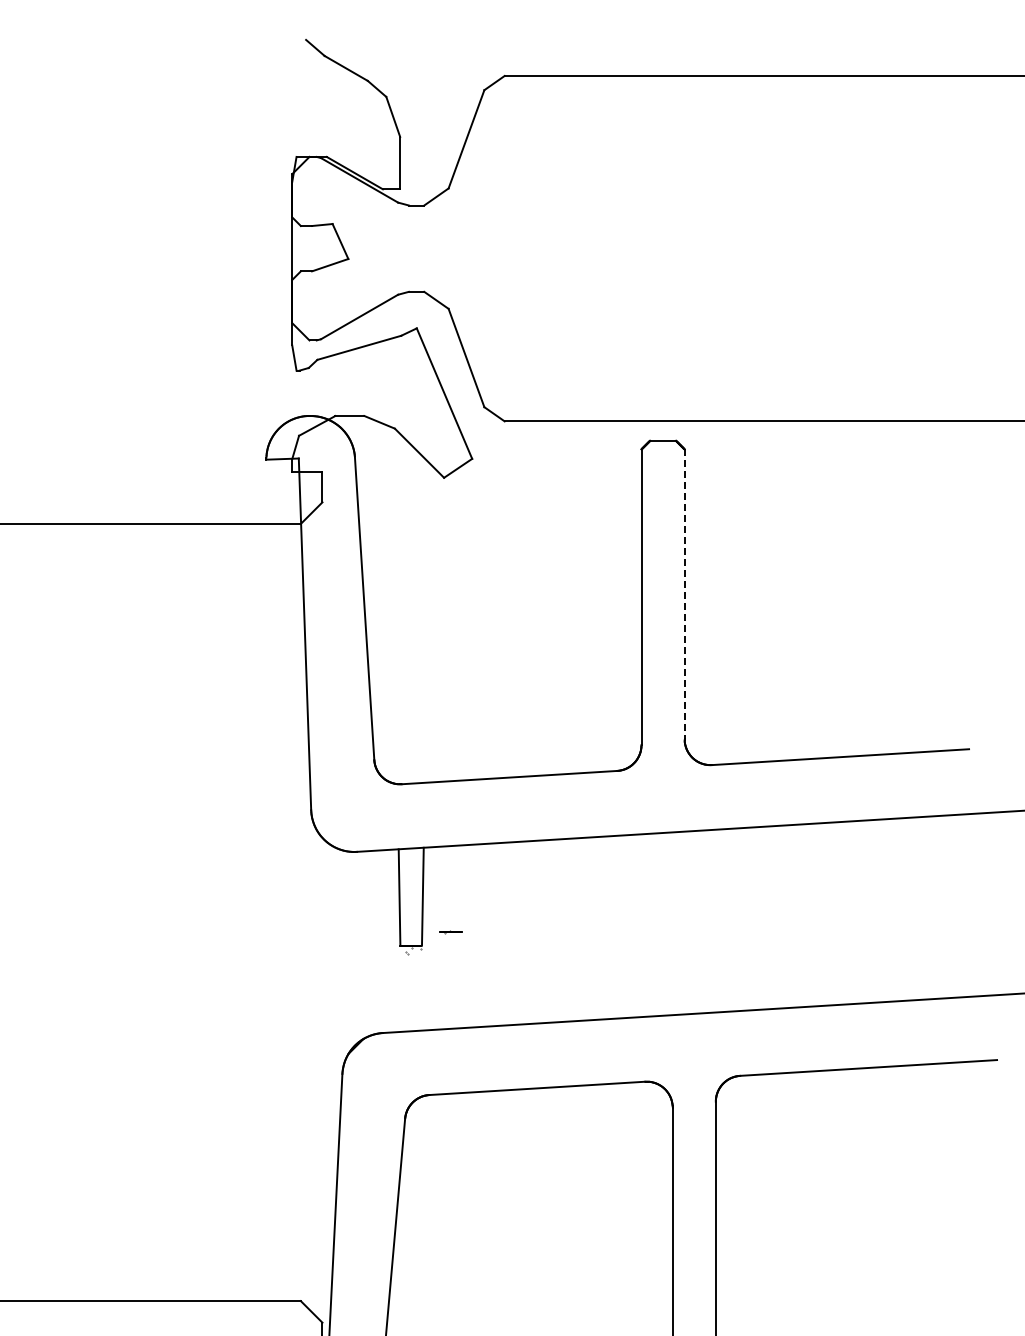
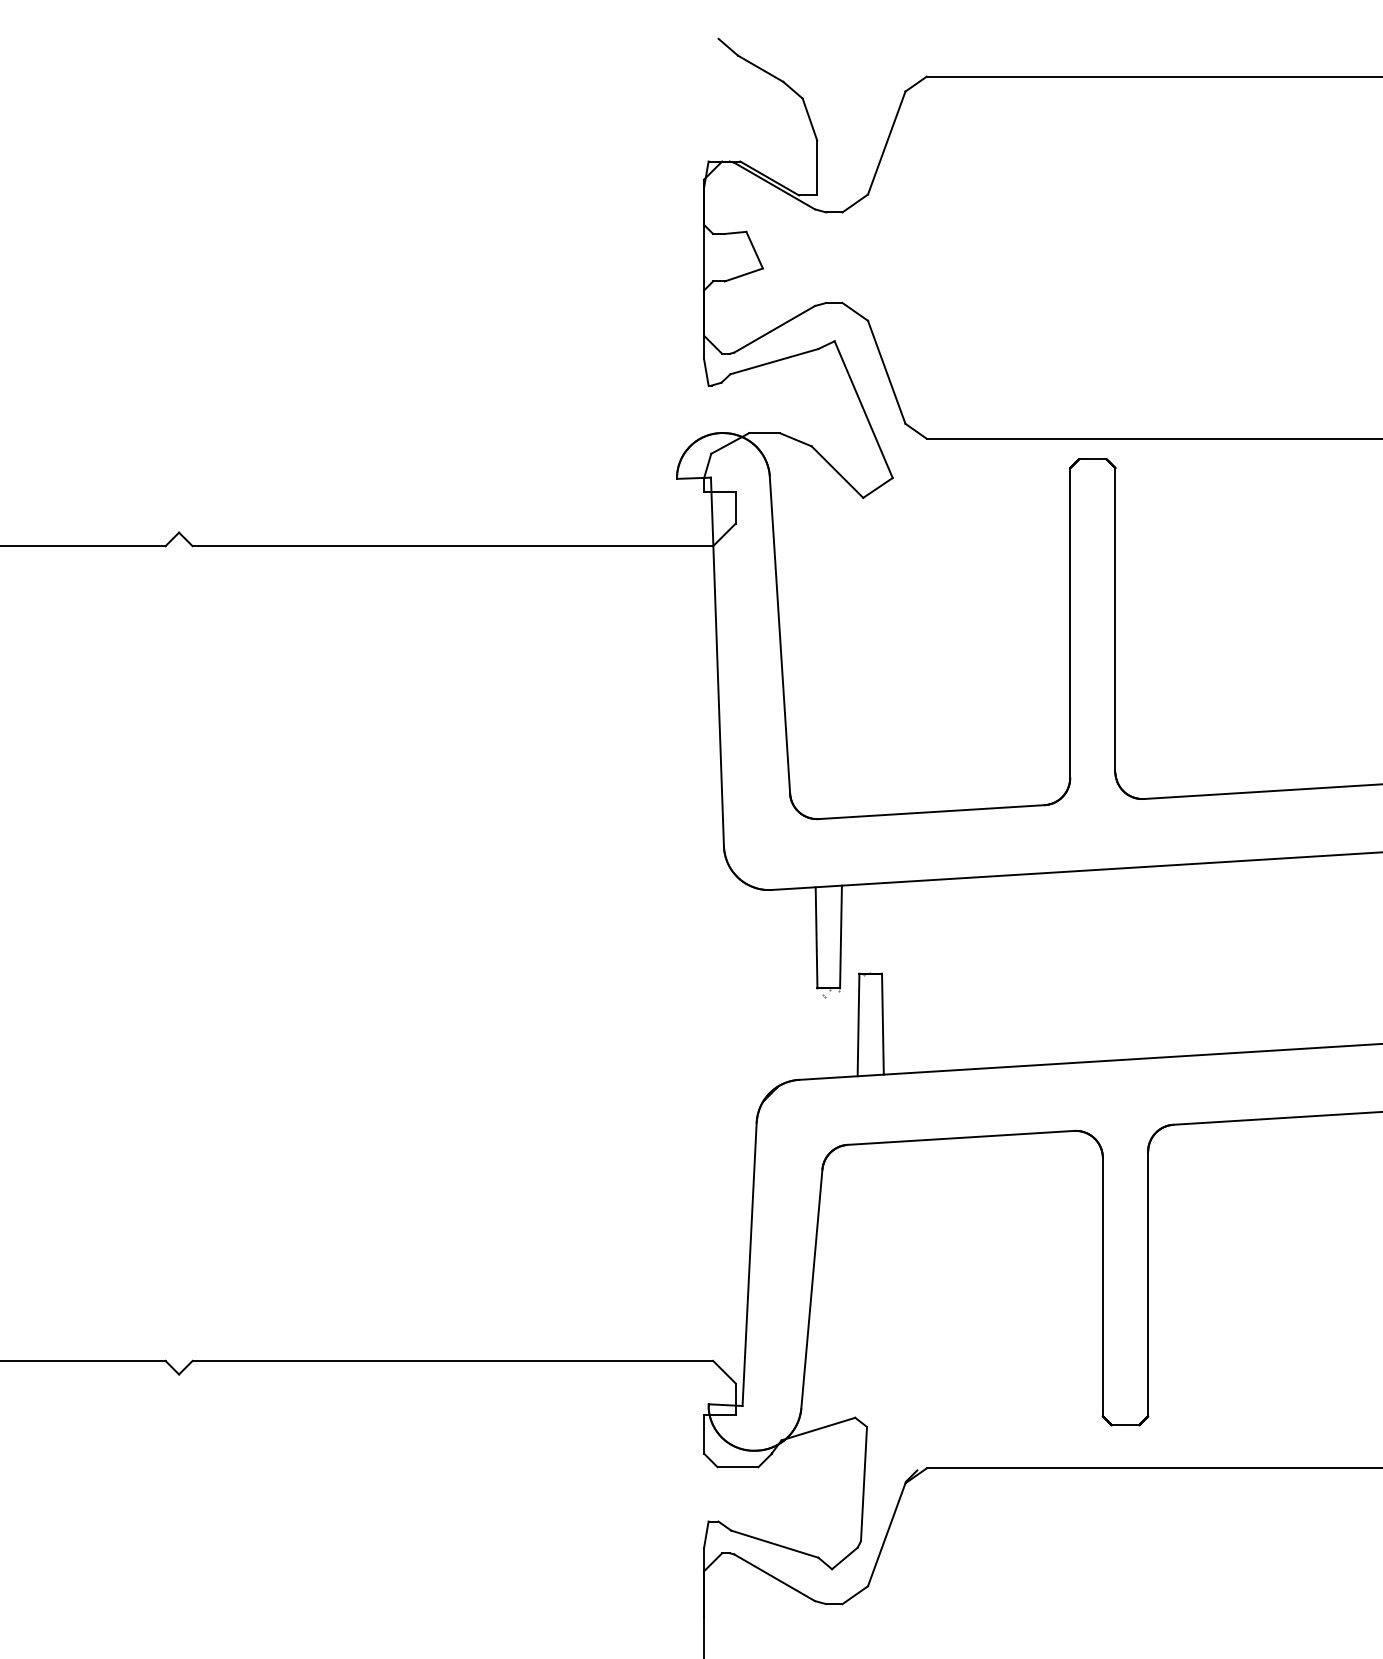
line: (684, 594) -> (1115, 620), dashed -> solid
line: (462, 979) -> (882, 1023), added
line: (439, 980) -> (858, 1024), added

